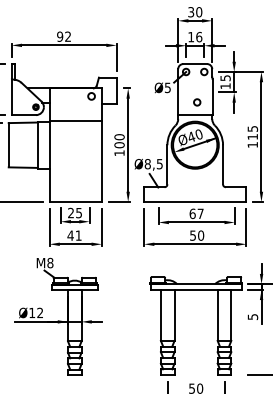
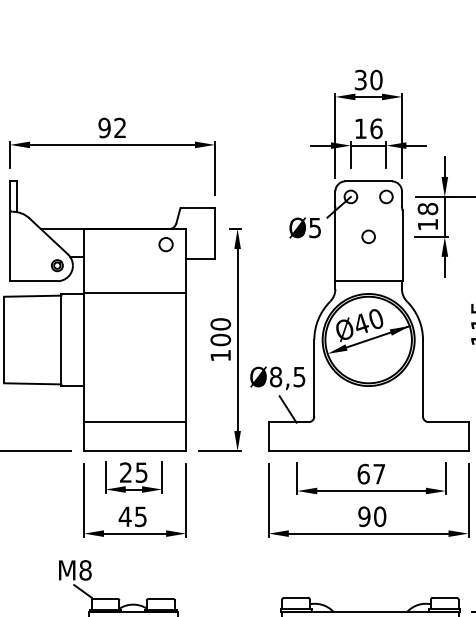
text: (225, 78) -> (427, 209), 15 -> 18
circle: (197, 102) -> (369, 236), moved
line: (75, 187) -> (134, 422), added
text: (78, 235) -> (140, 516), 41 -> 45
text: (193, 235) -> (365, 516), 50 -> 90

